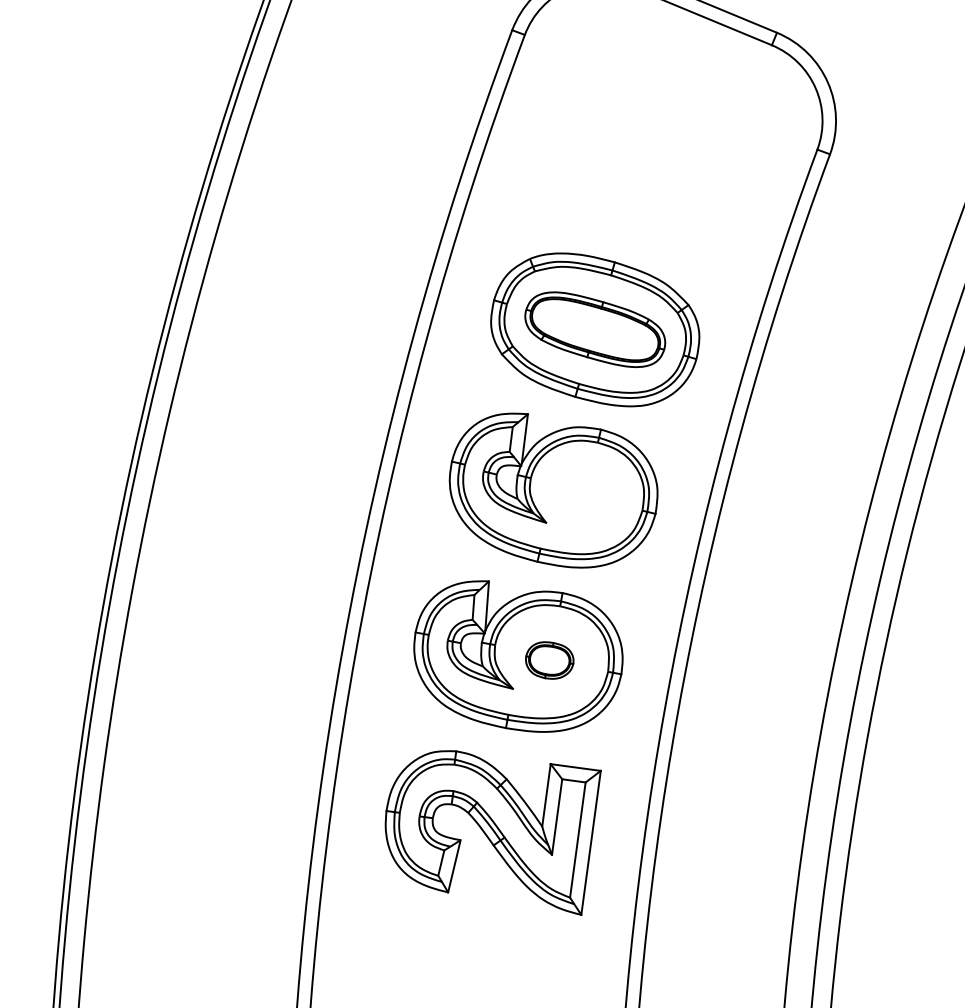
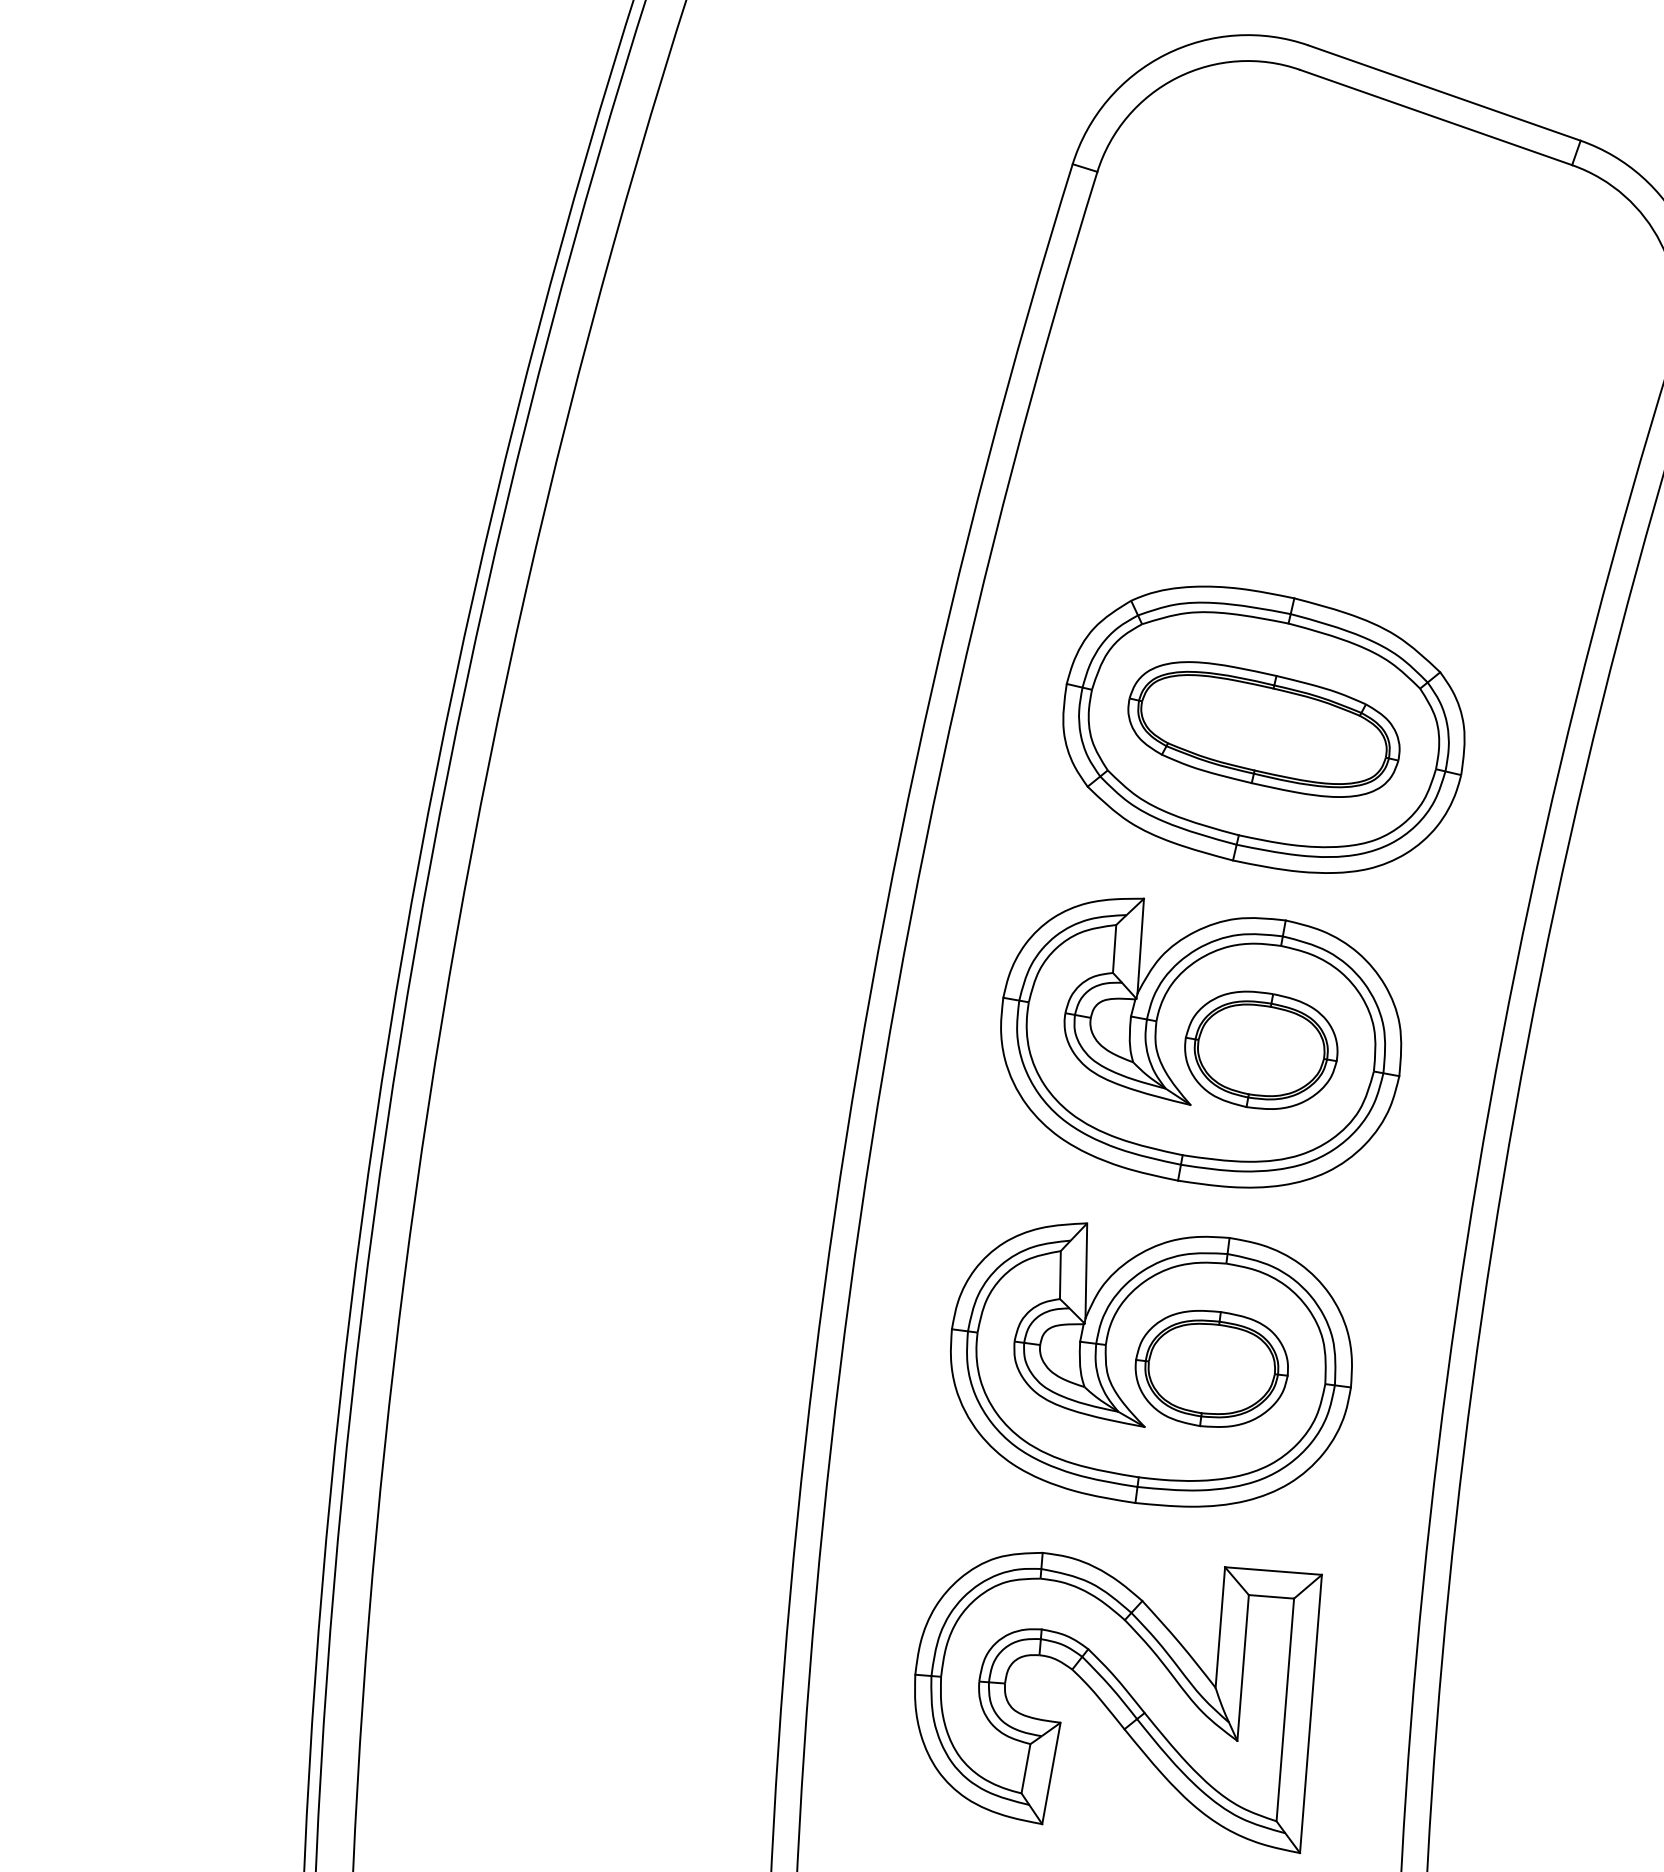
part: (584, 496) -> (1261, 1050), added
part: (549, 660) -> (1211, 1368), size x1.67

